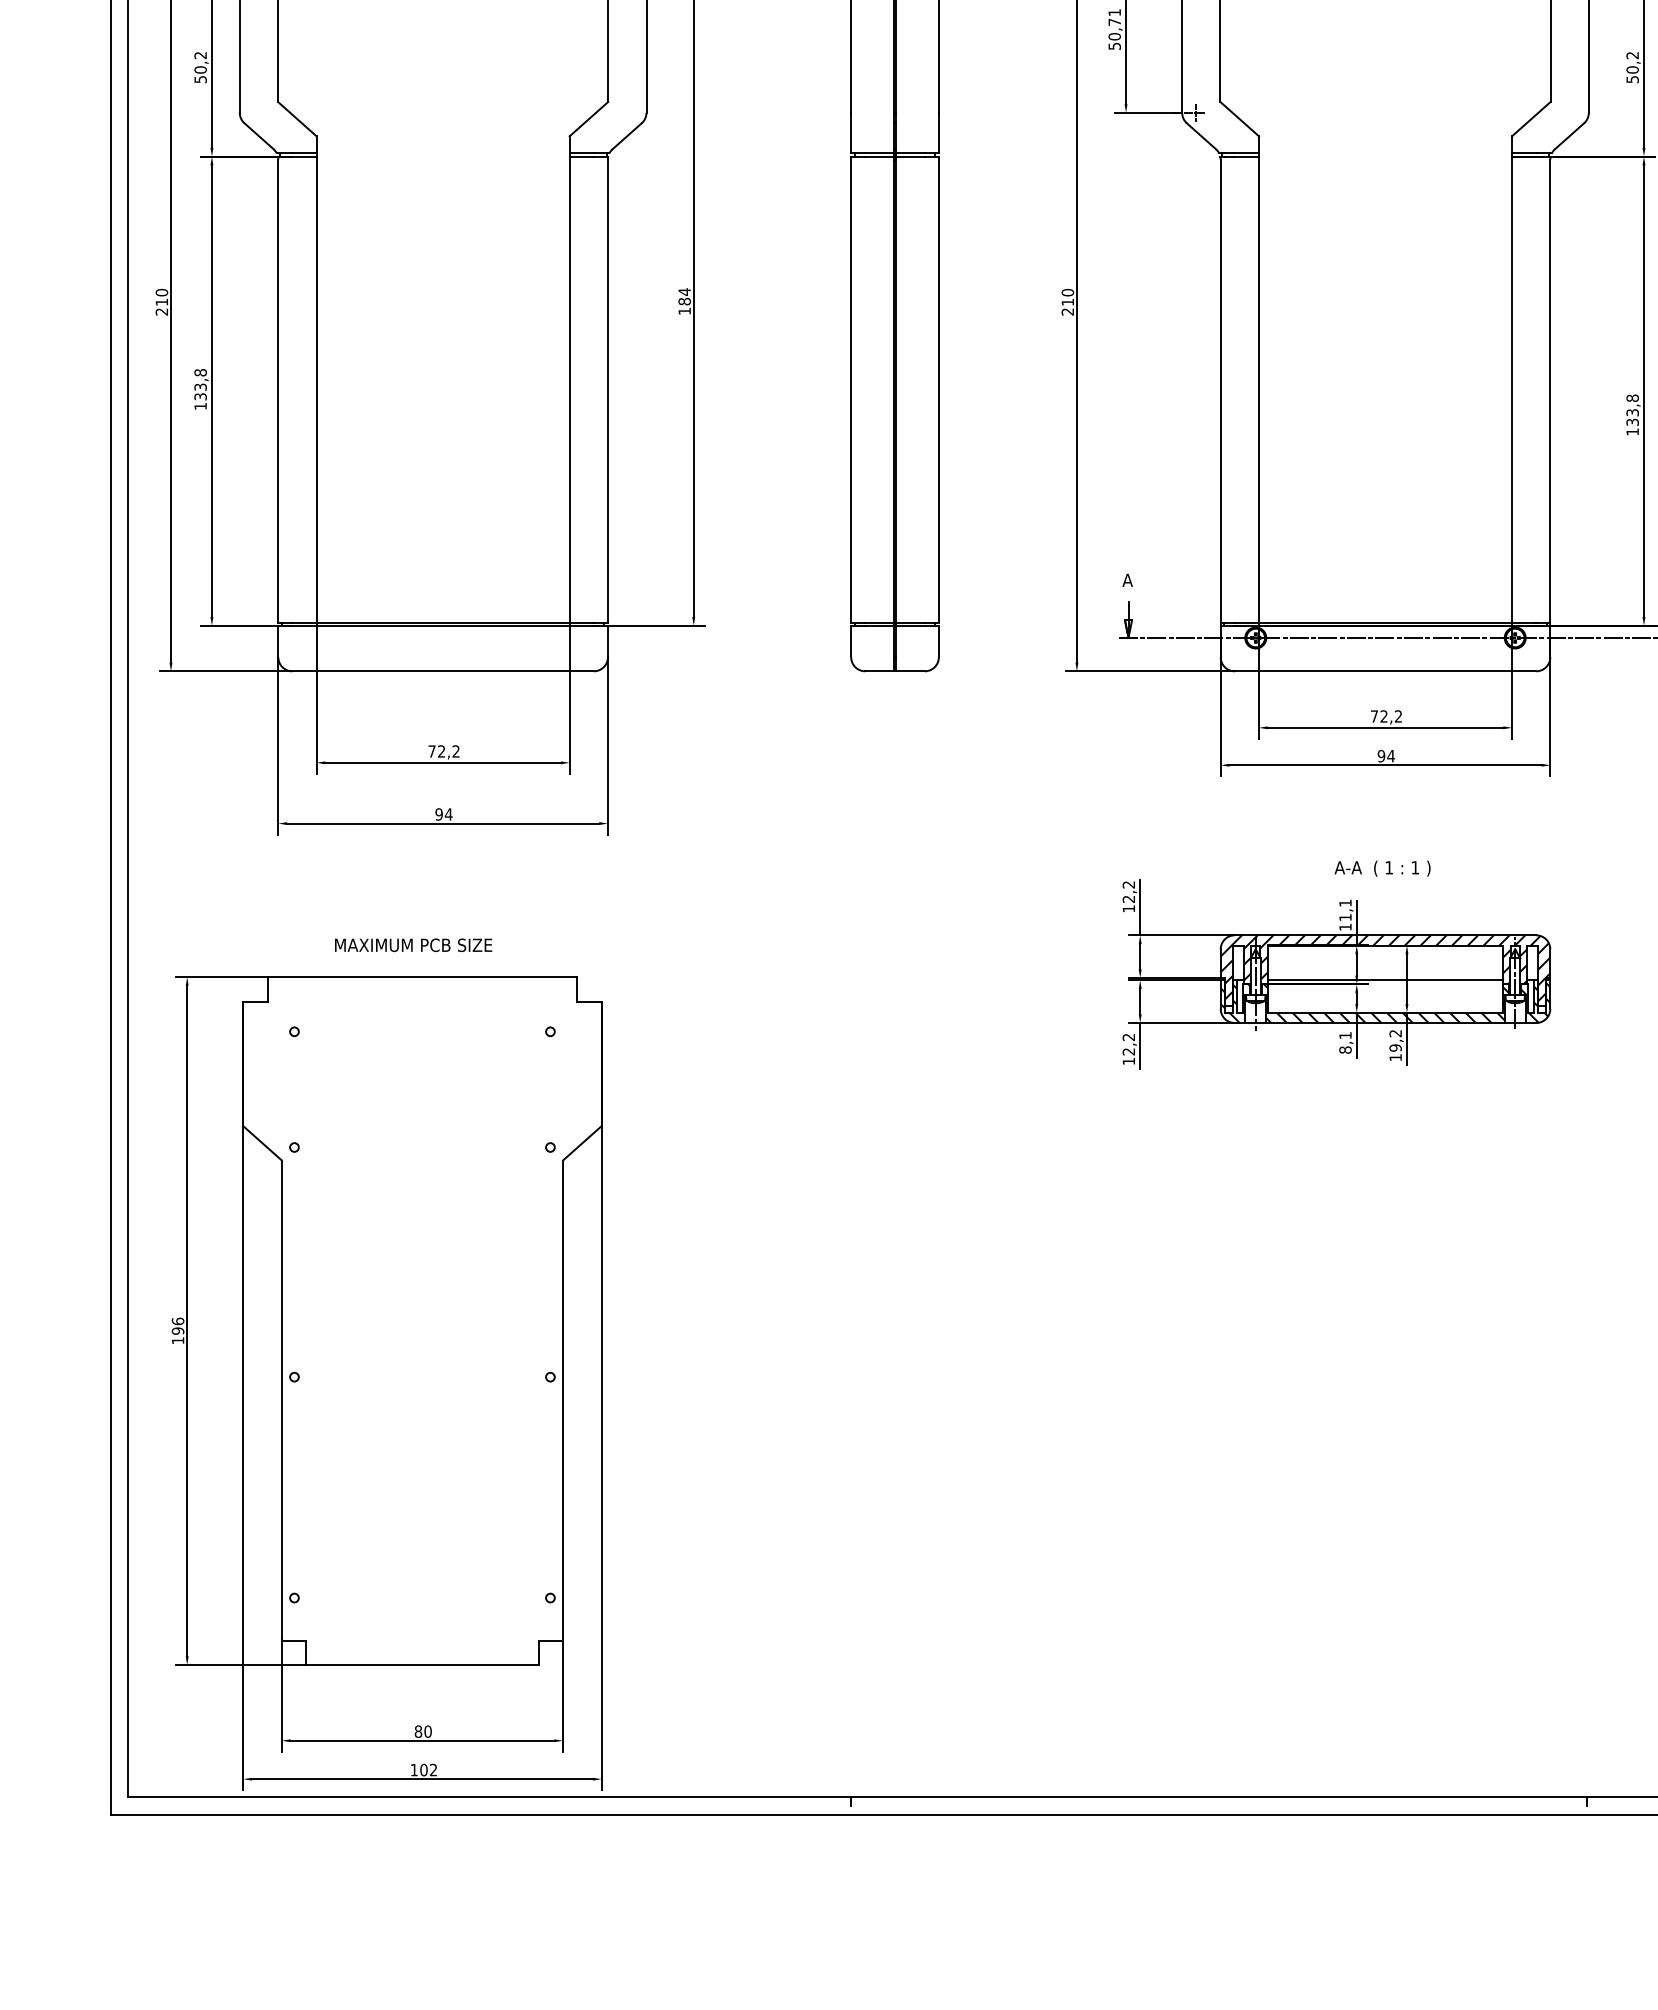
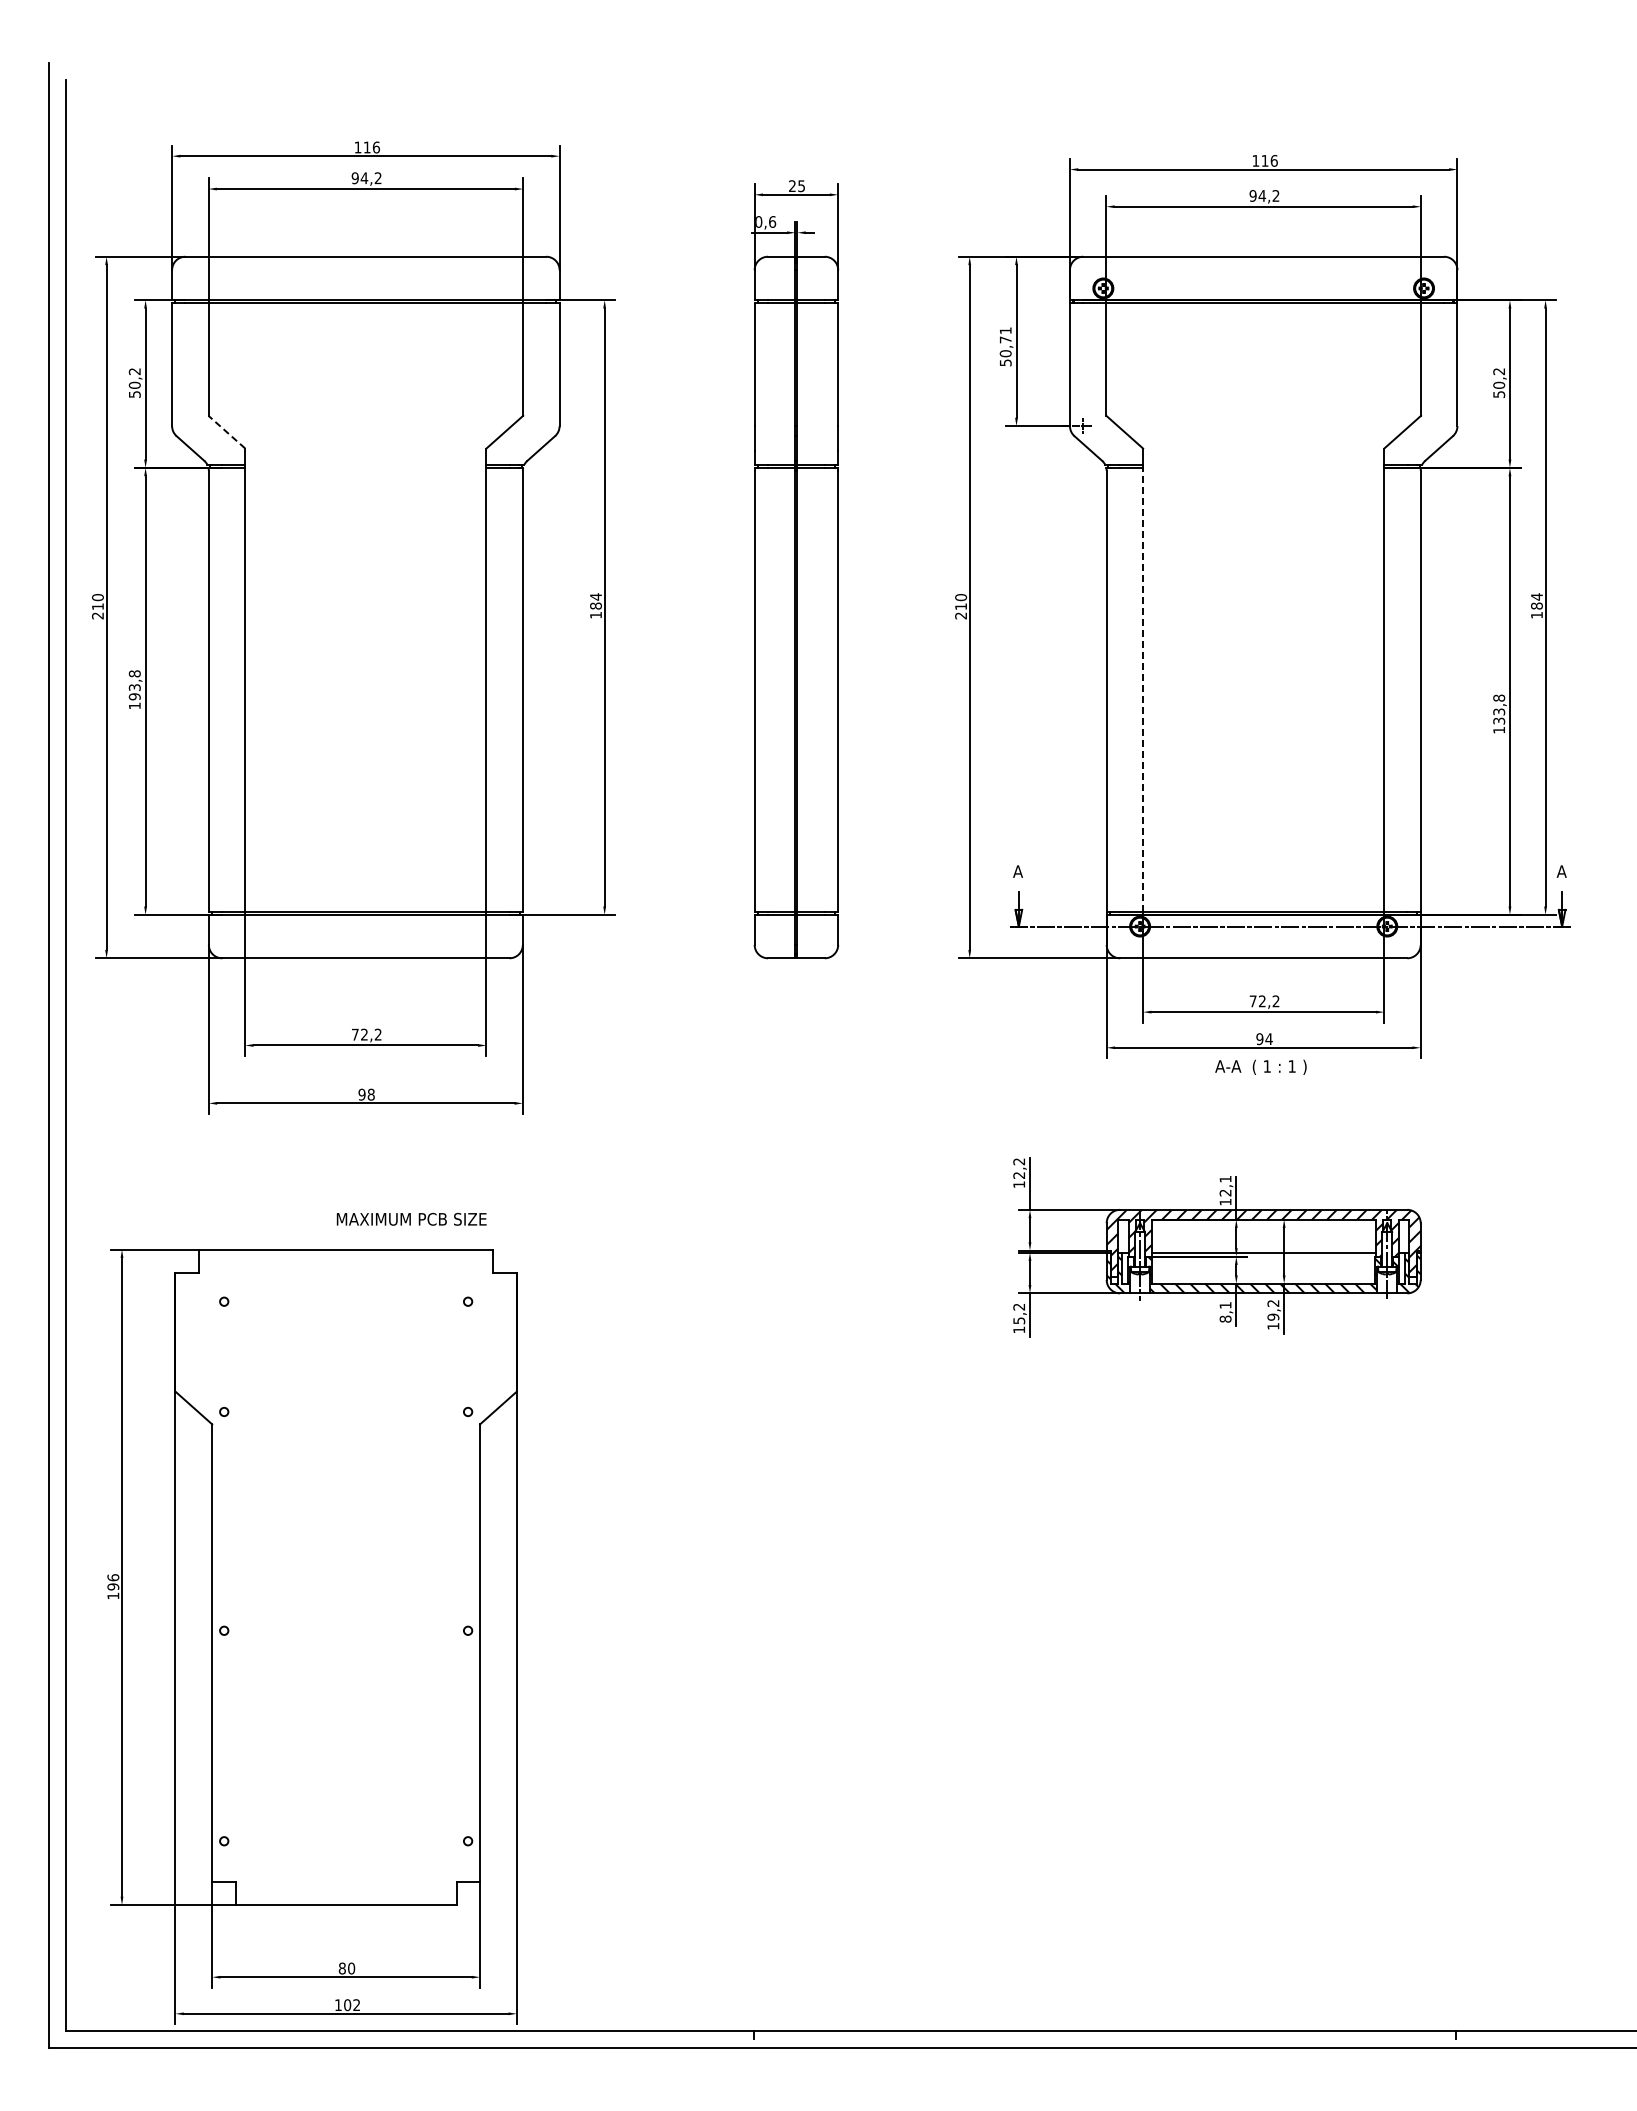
line: (296, 119) -> (226, 432), solid -> dashed
line: (1259, 389) -> (1143, 689), solid -> dashed
text: (200, 396) -> (134, 696), 133,8 -> 193,8
text: (447, 814) -> (370, 1094), 94 -> 98
text: (1382, 867) -> (1260, 1066), moved
text: (1345, 917) -> (1225, 1192), 11,1 -> 12,1
text: (413, 945) -> (411, 1219), moved
text: (1129, 1051) -> (1019, 1320), 12,2 -> 15,2

